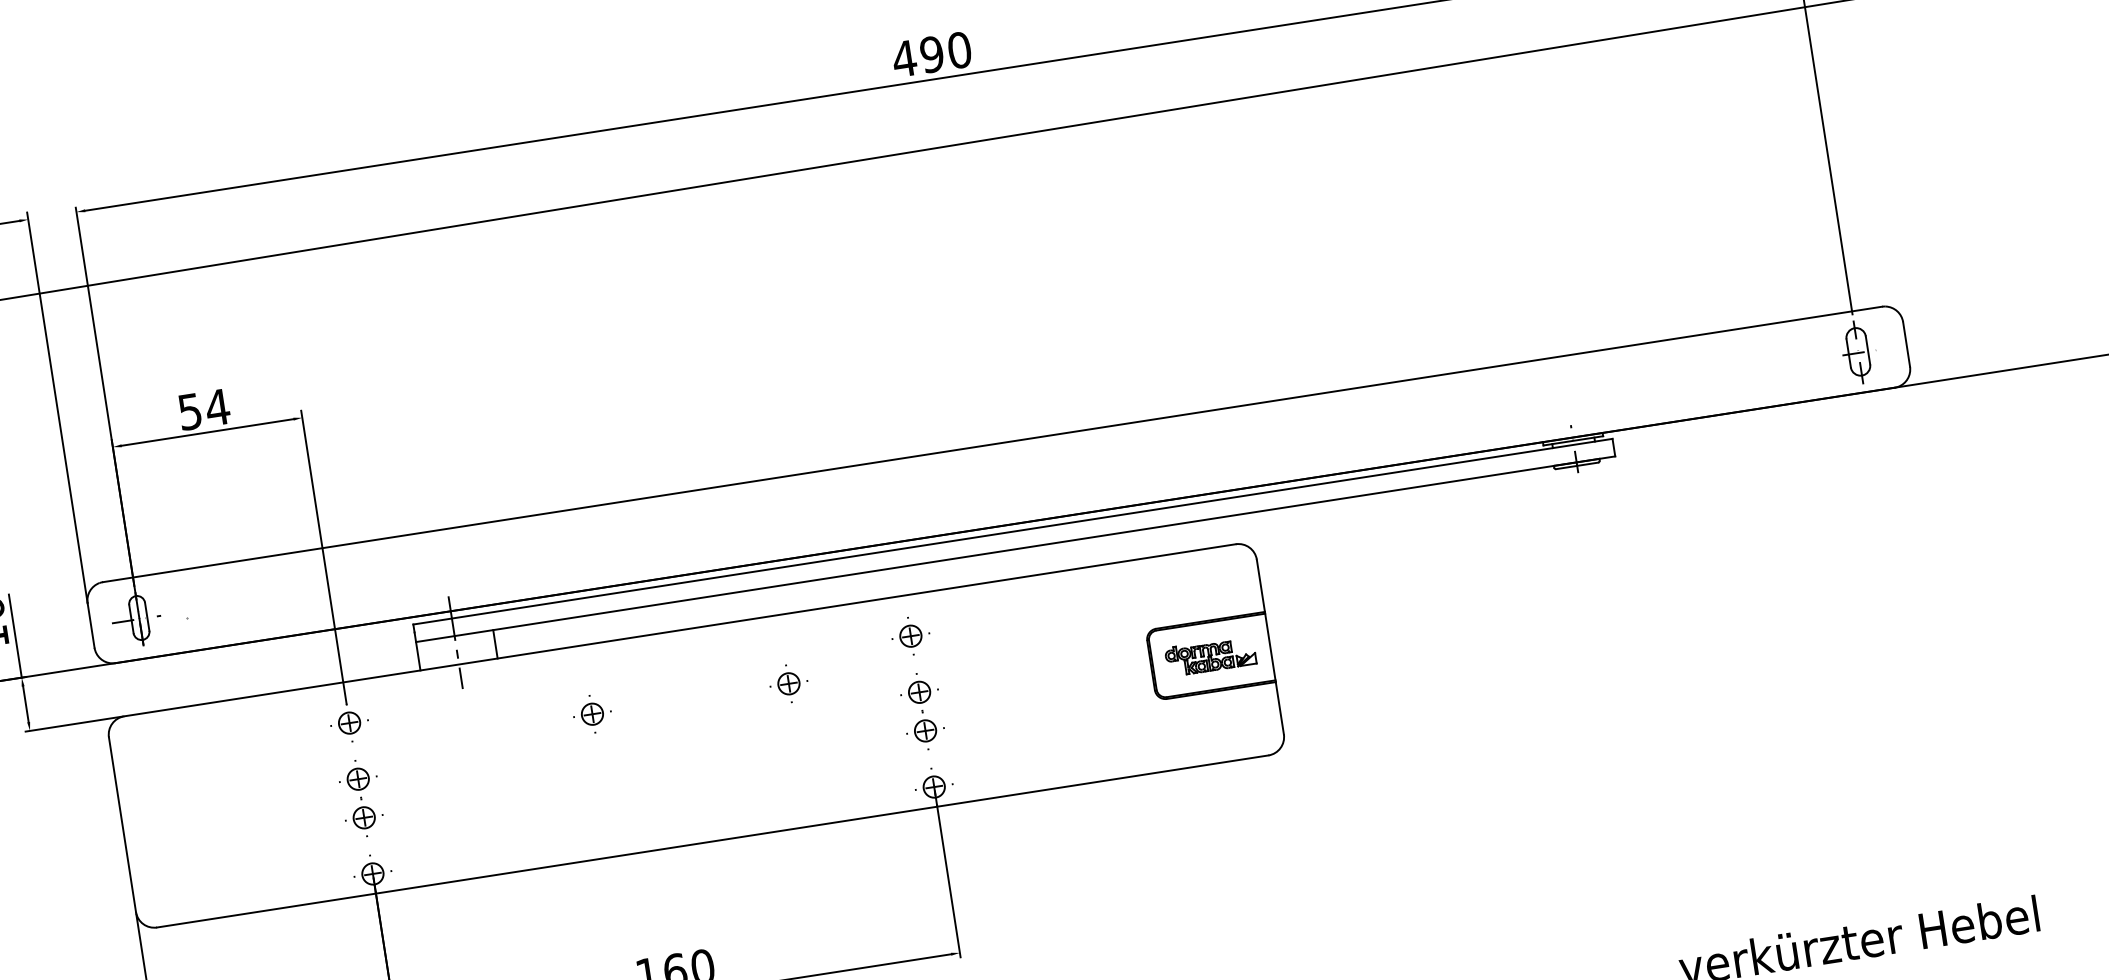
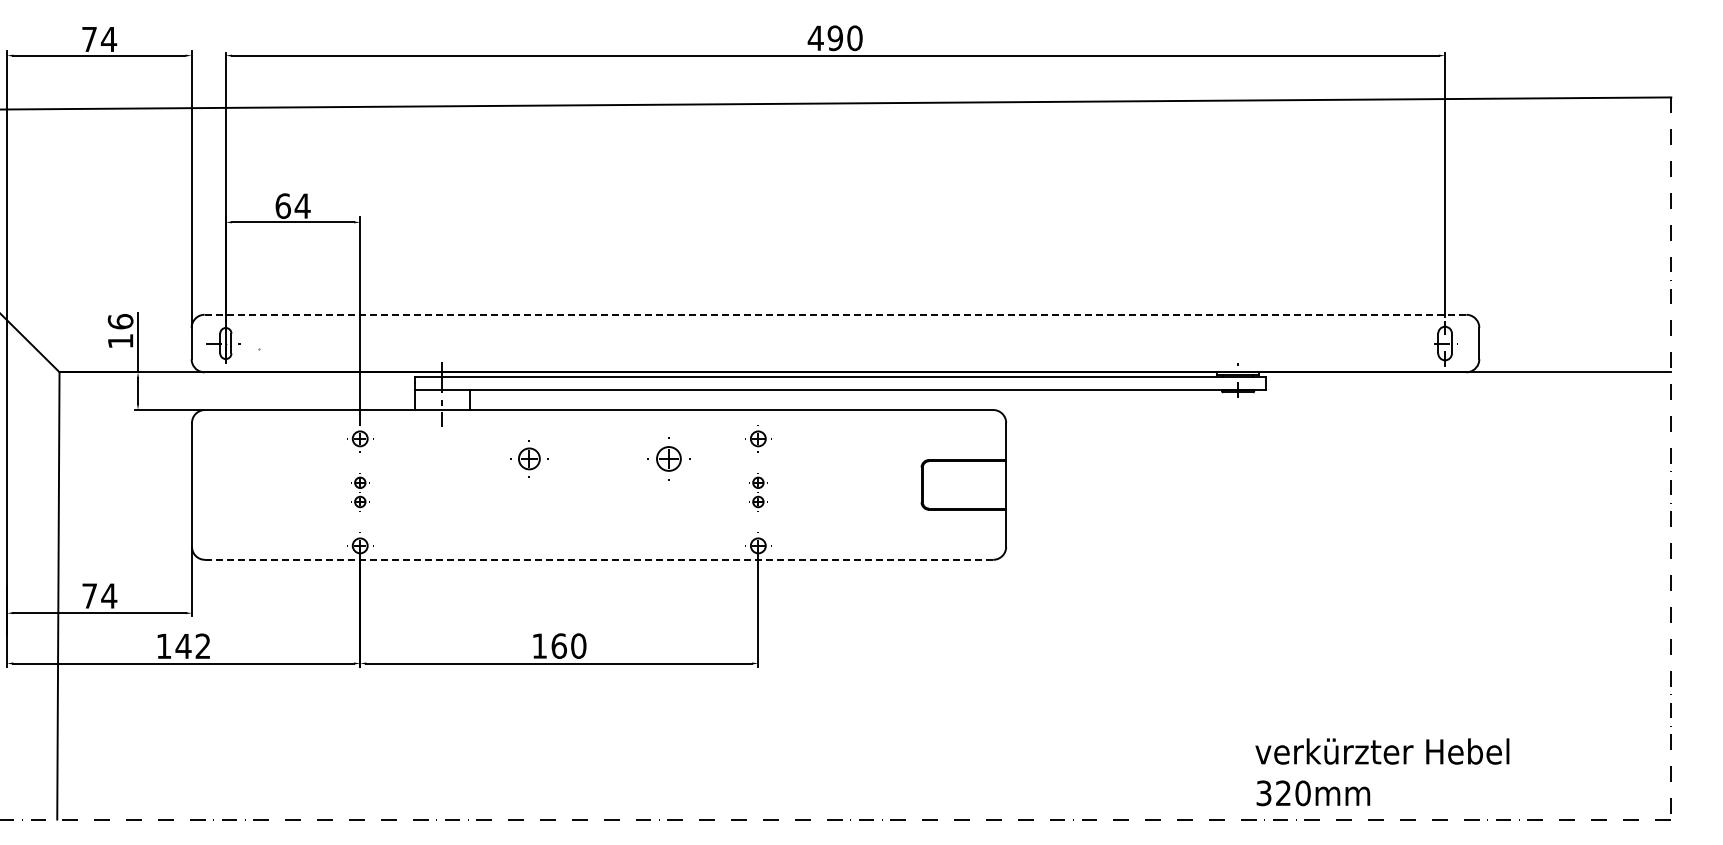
text: (190, 410) -> (283, 205), 54 -> 64
line: (992, 443) -> (835, 314), solid -> dashed
part: (1210, 655) -> (963, 484), removed
part: (788, 683) -> (668, 458), size x1.6
part: (922, 711) -> (758, 492), size x0.7
part: (592, 713) -> (529, 458), size x1.4
part: (361, 798) -> (360, 492), size x0.7
line: (711, 841) -> (598, 559), solid -> dashed

